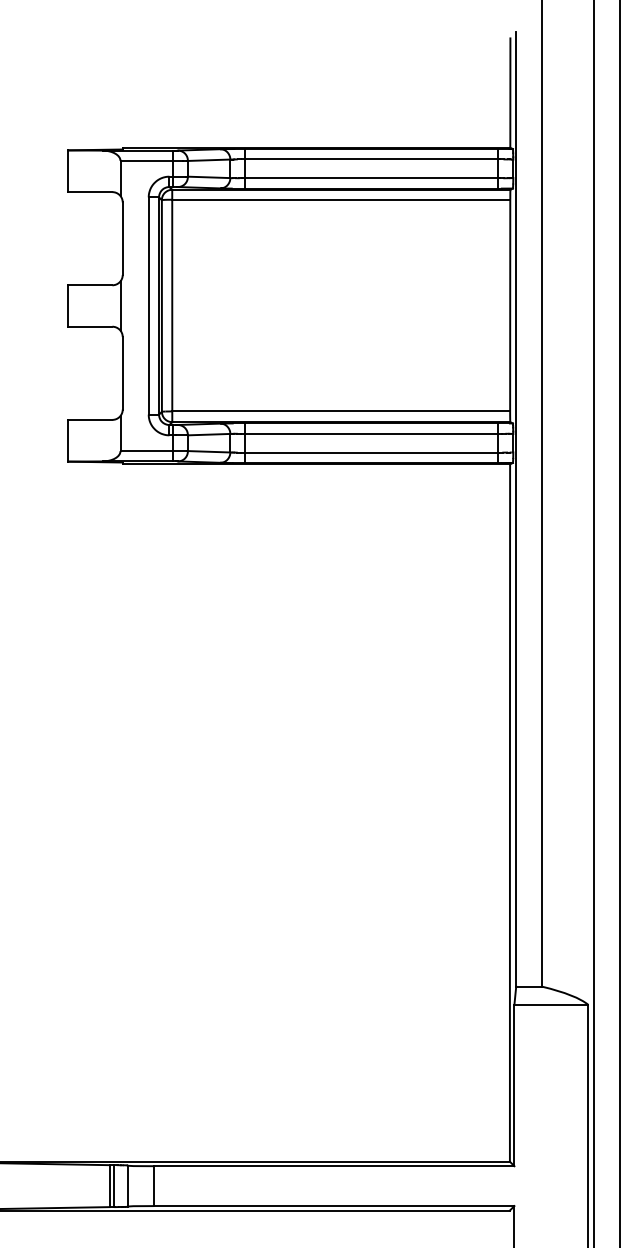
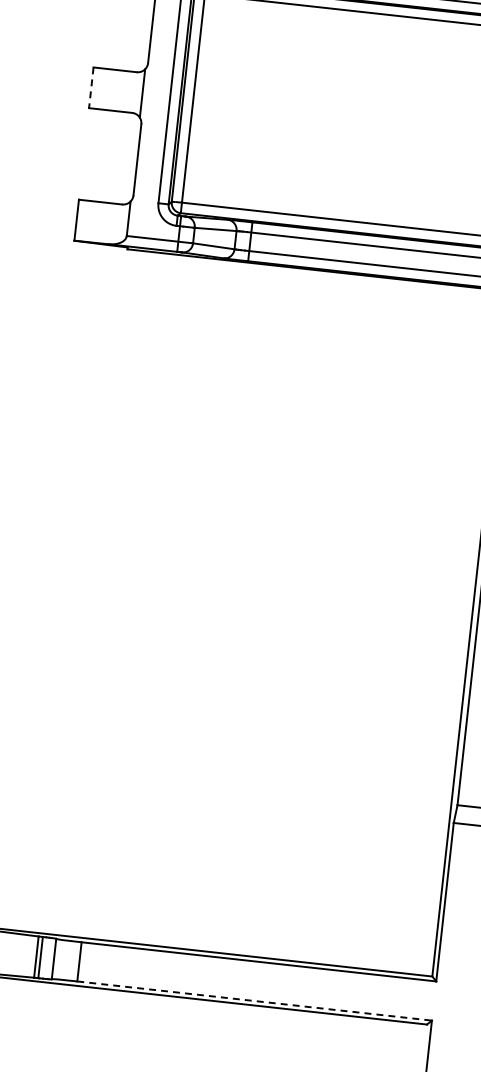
line: (68, 306) -> (91, 88), solid -> dashed
line: (334, 1206) -> (255, 1001), solid -> dashed

